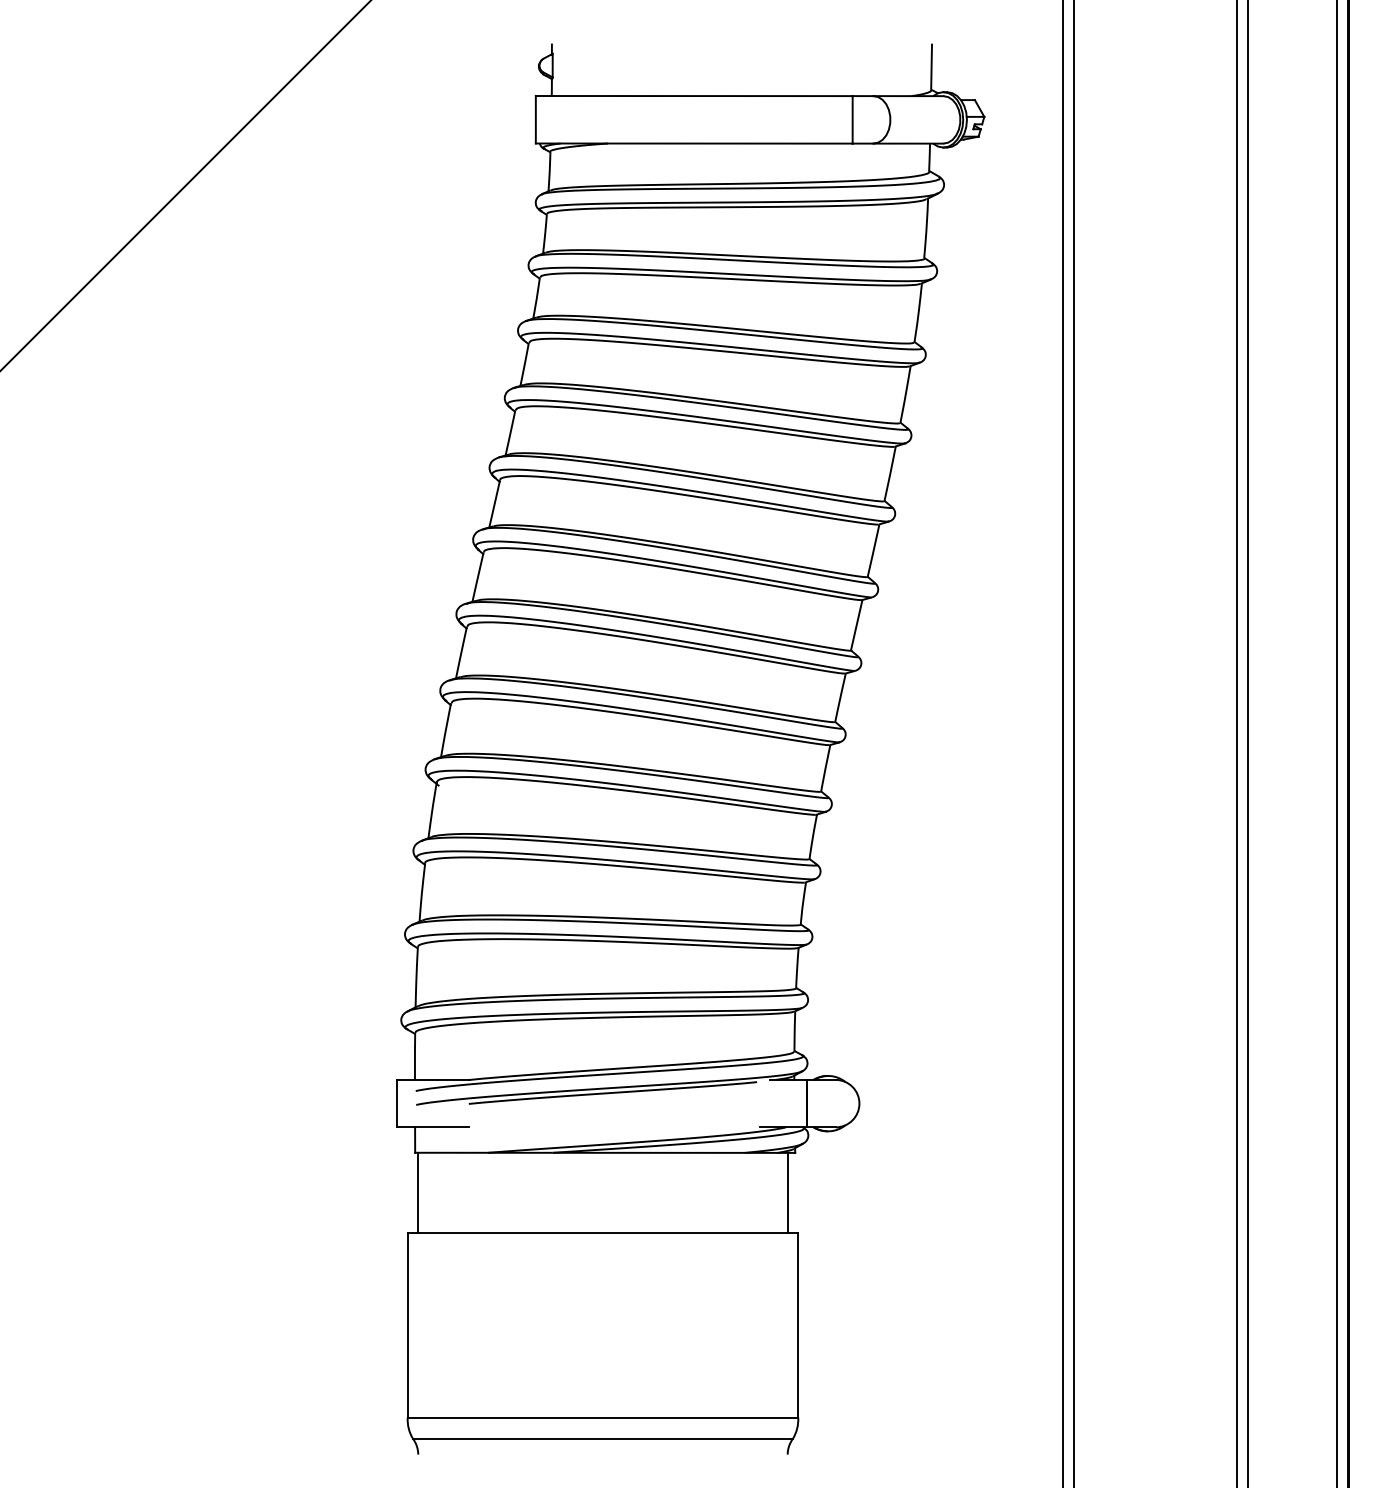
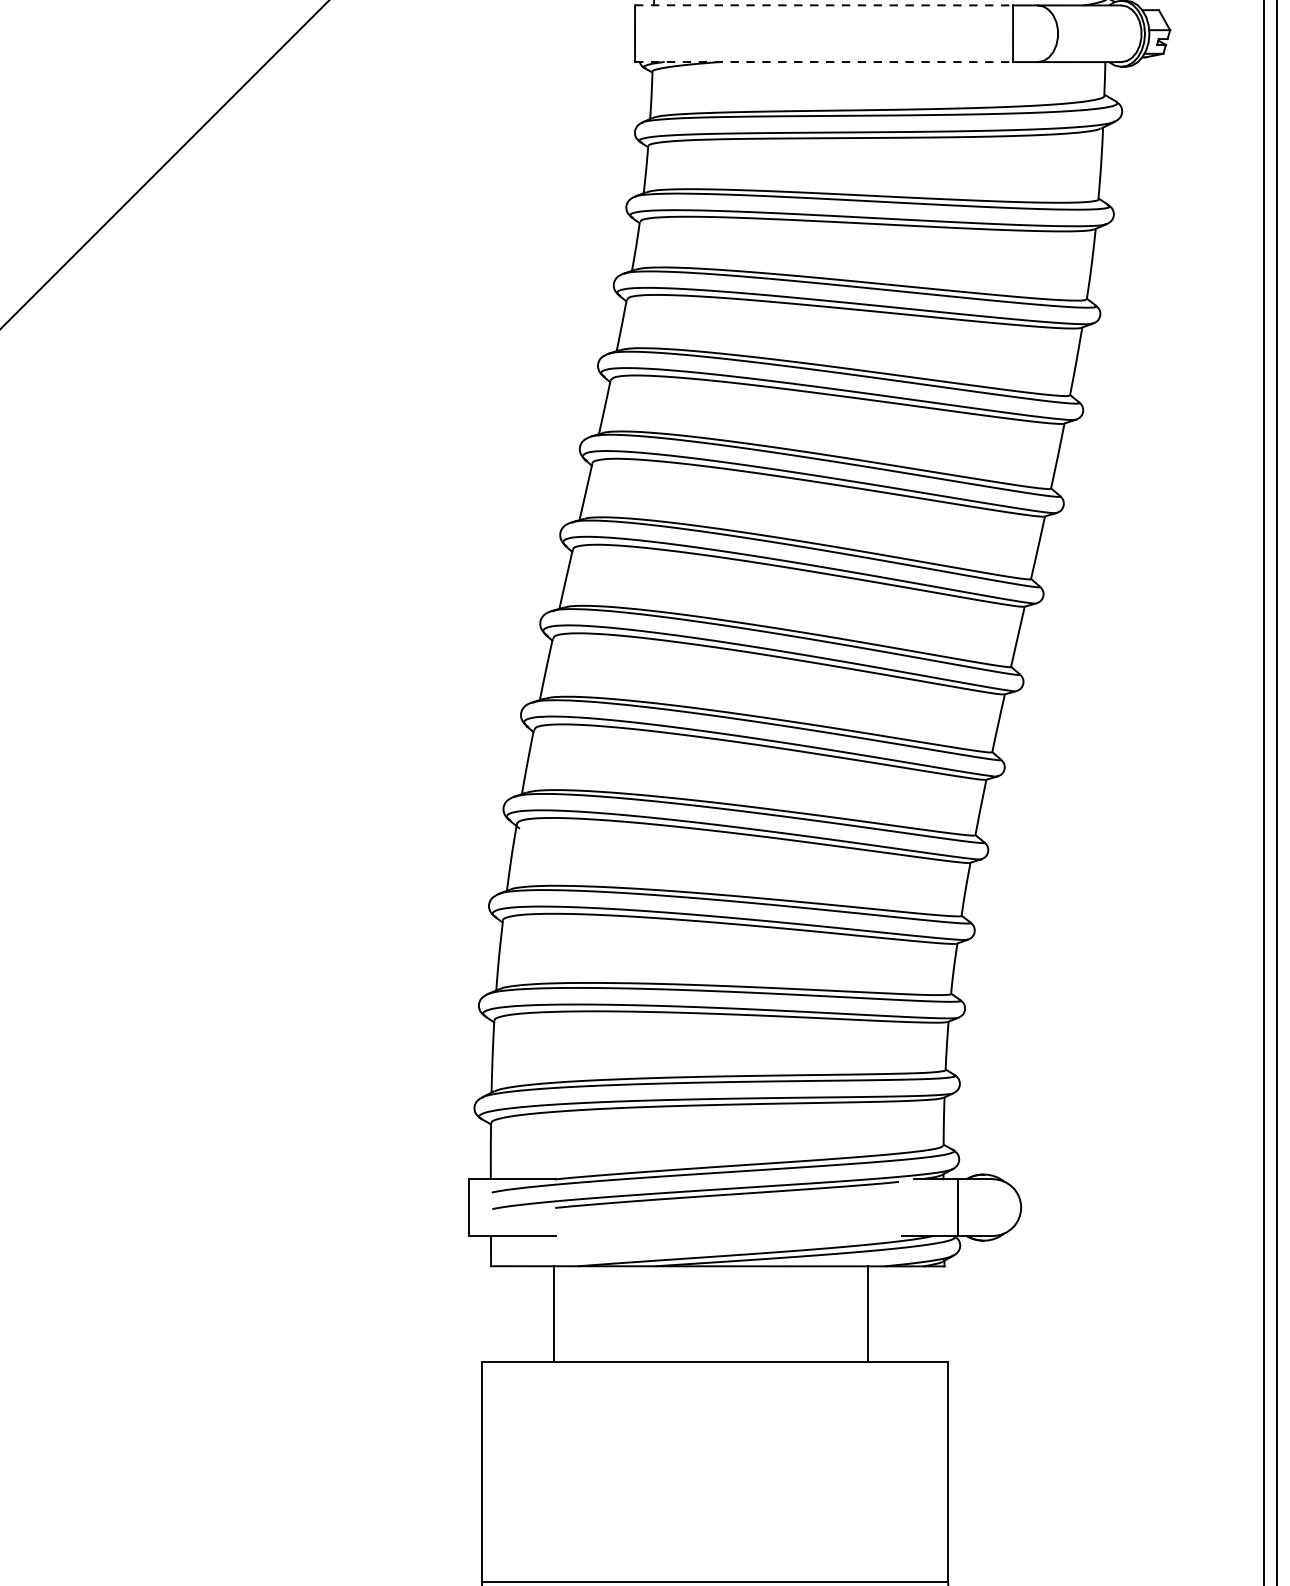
line: (694, 96) -> (824, 5), solid -> dashed
line: (694, 143) -> (824, 61), solid -> dashed
line: (418, 1192) -> (554, 1313), moved
line: (787, 1192) -> (867, 1313), moved

